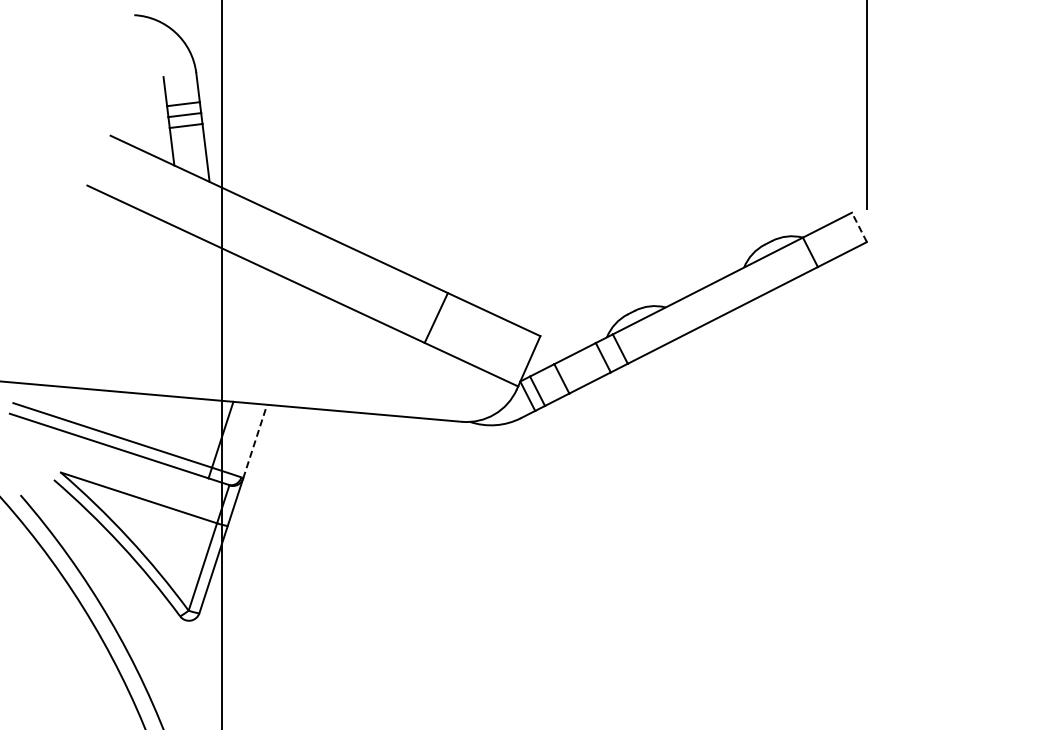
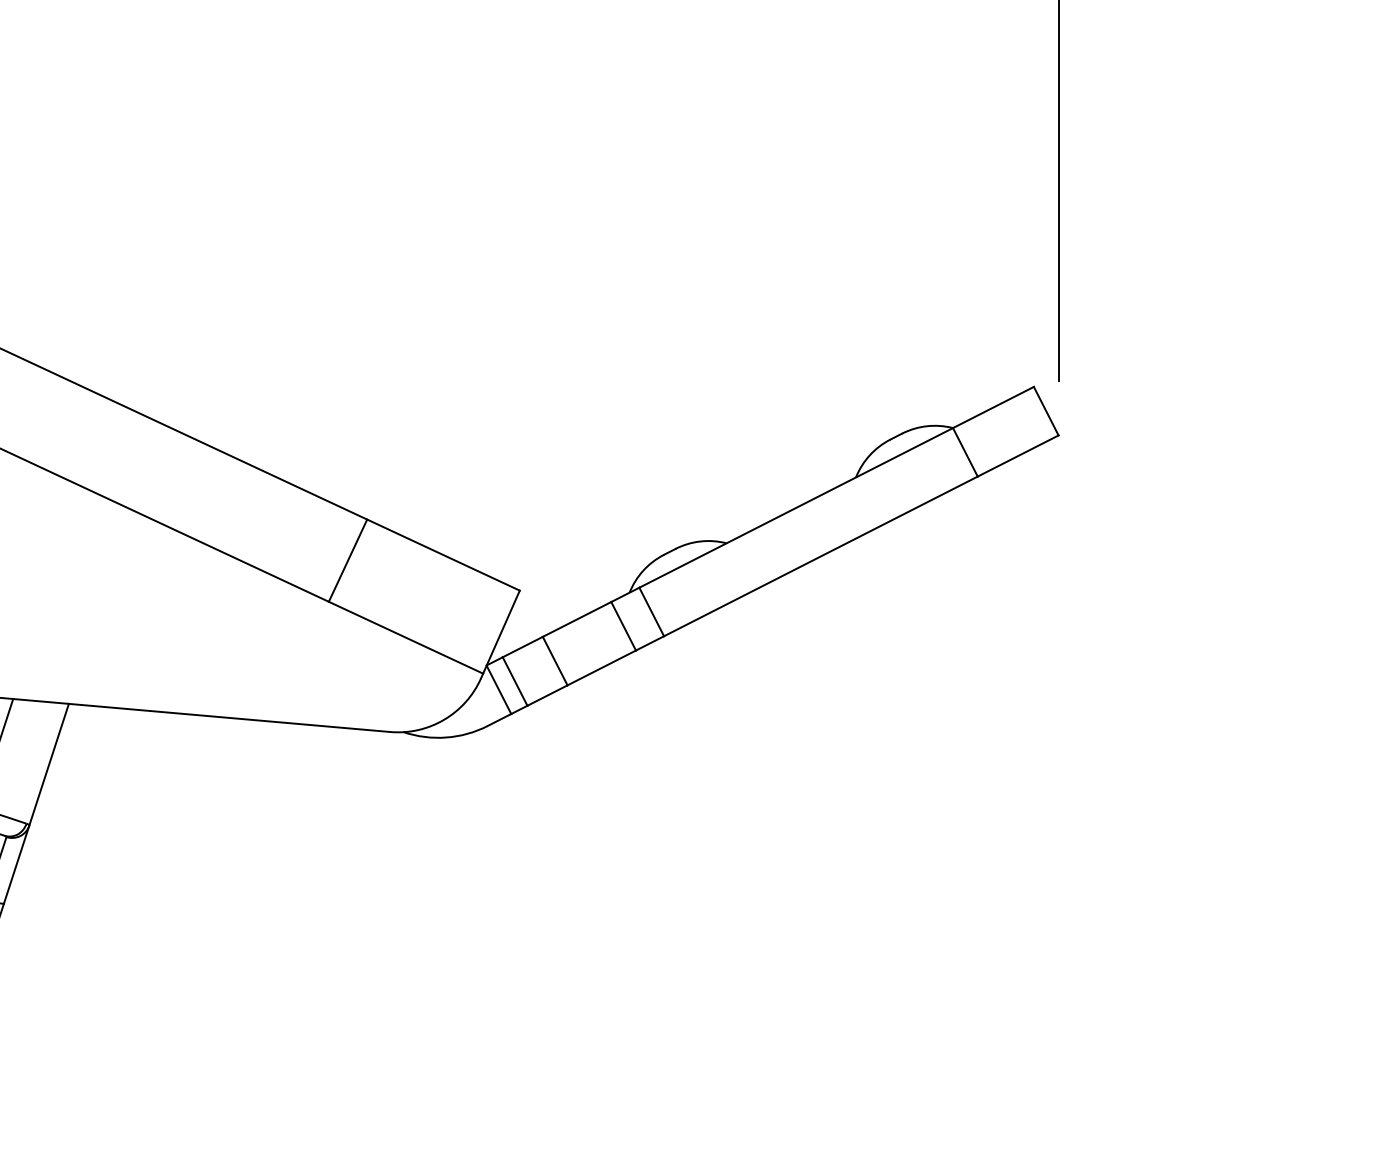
line: (859, 226) -> (1046, 409), dashed -> solid
line: (255, 441) -> (49, 764), dashed -> solid

